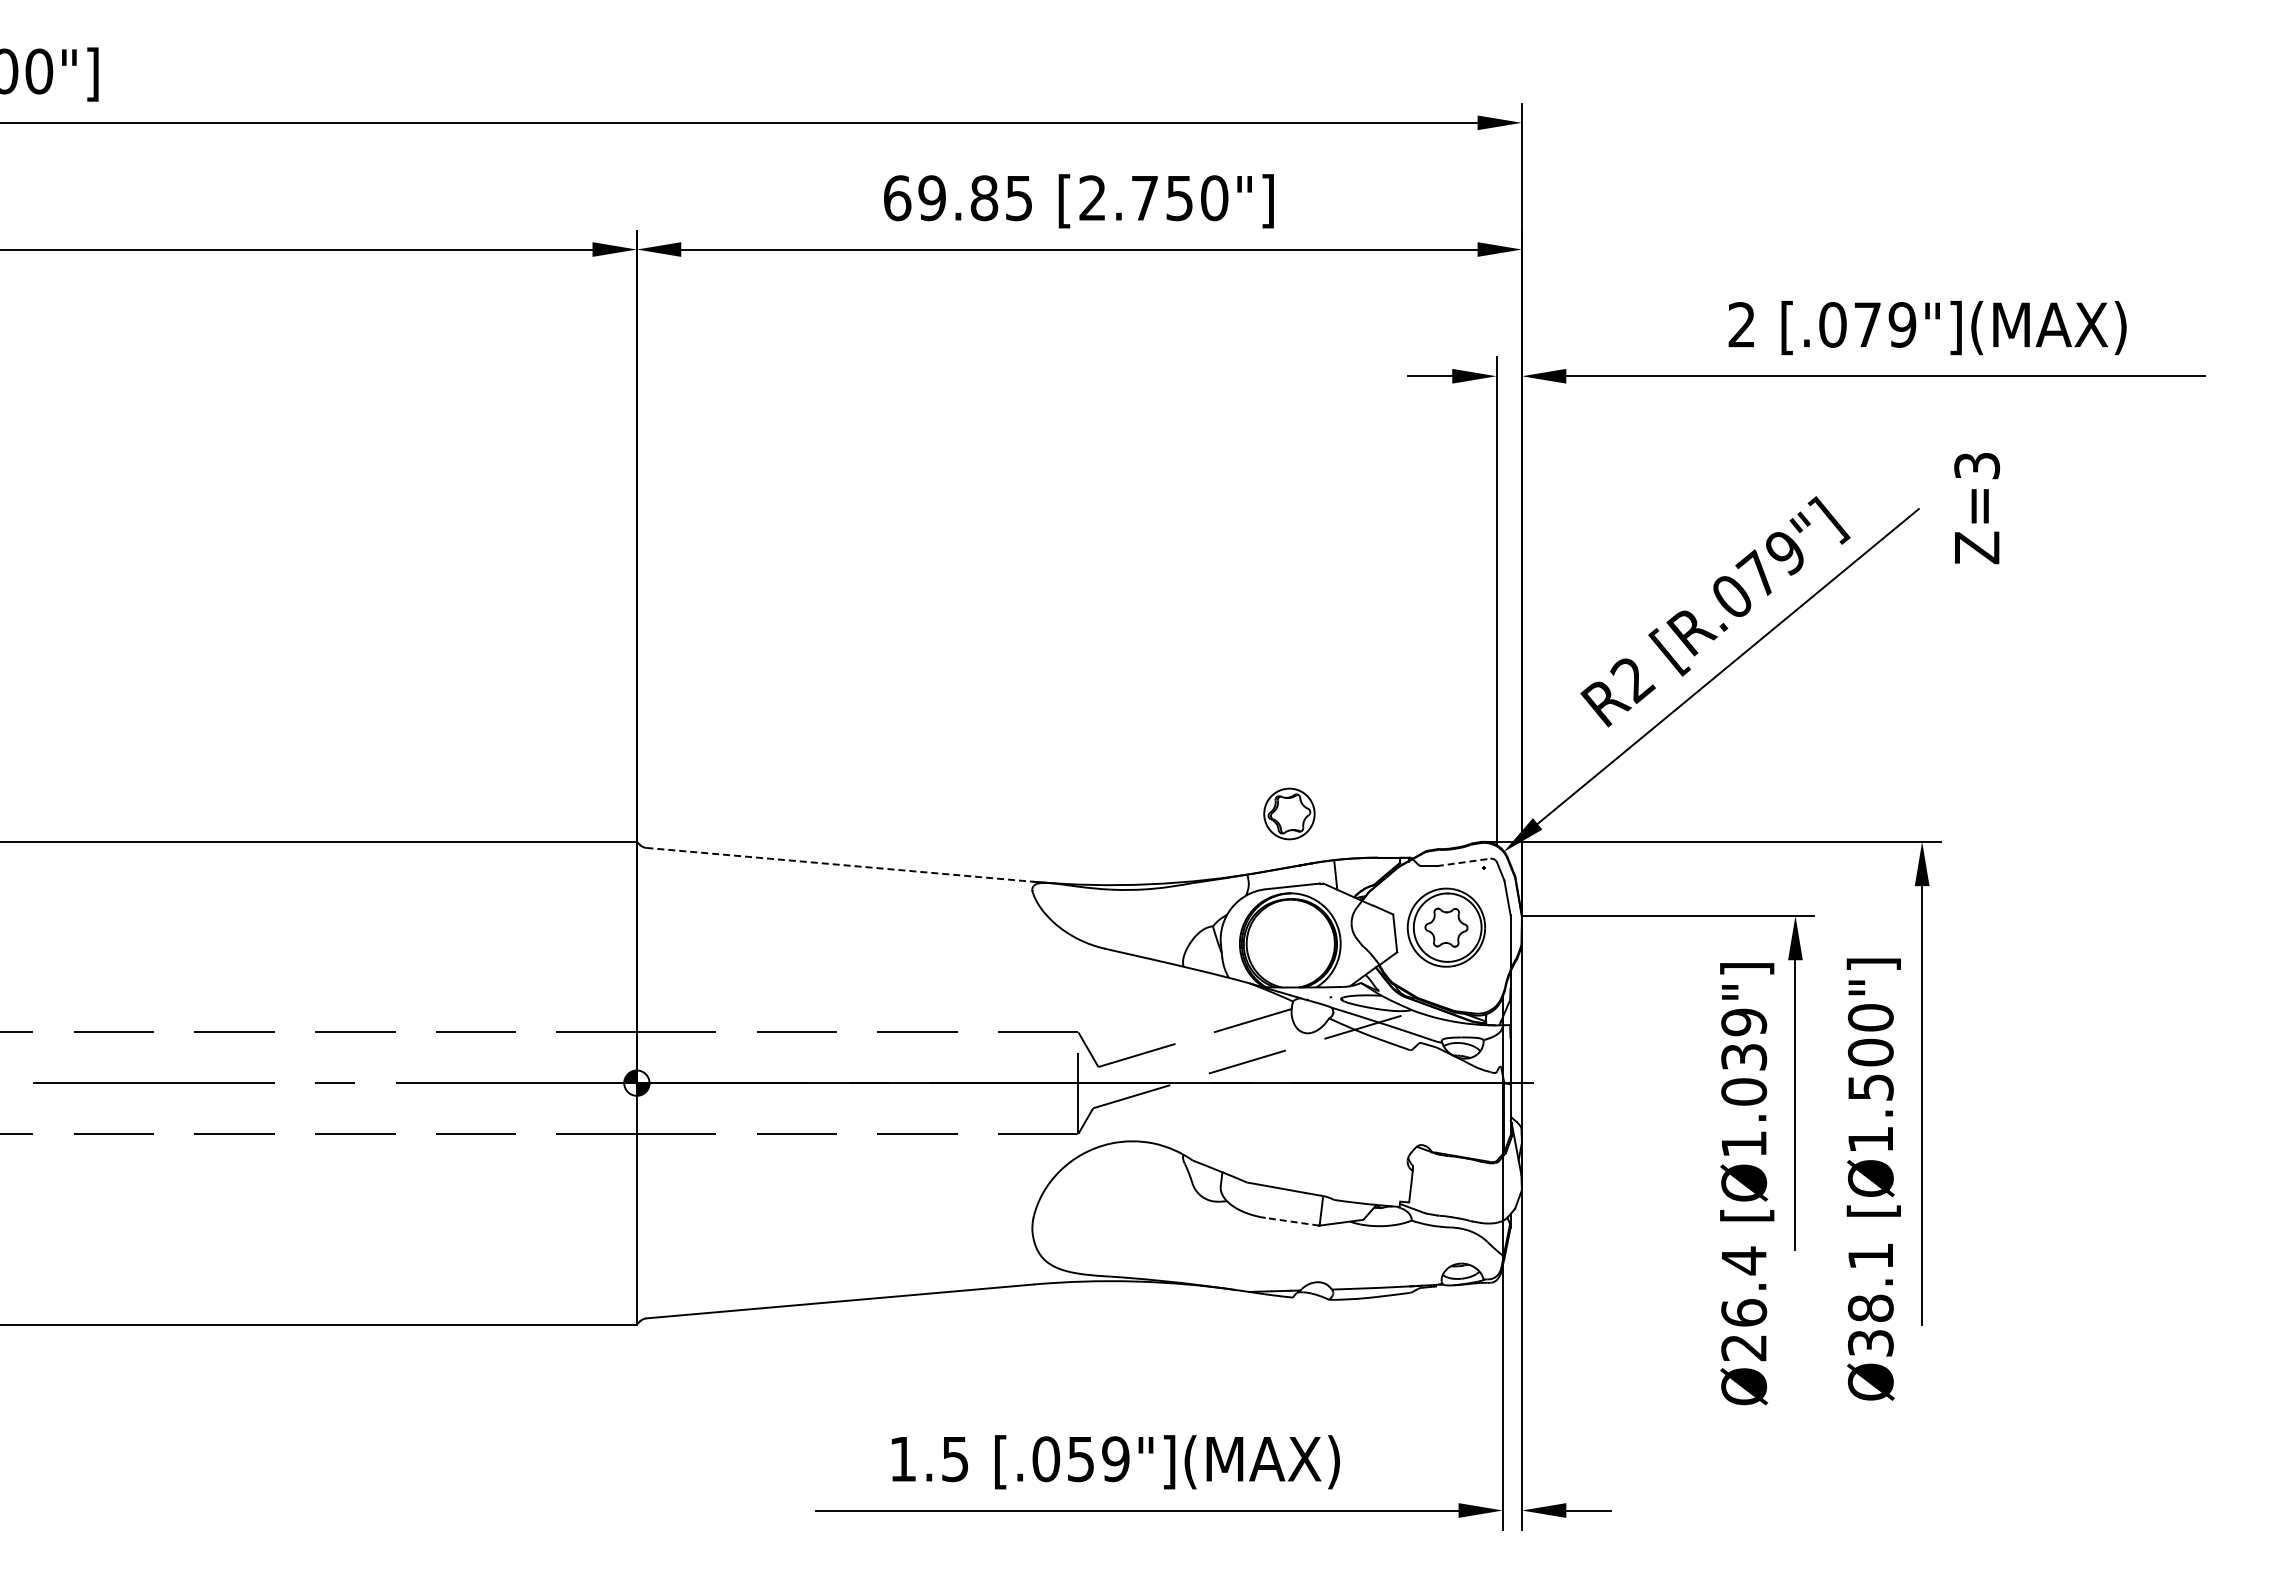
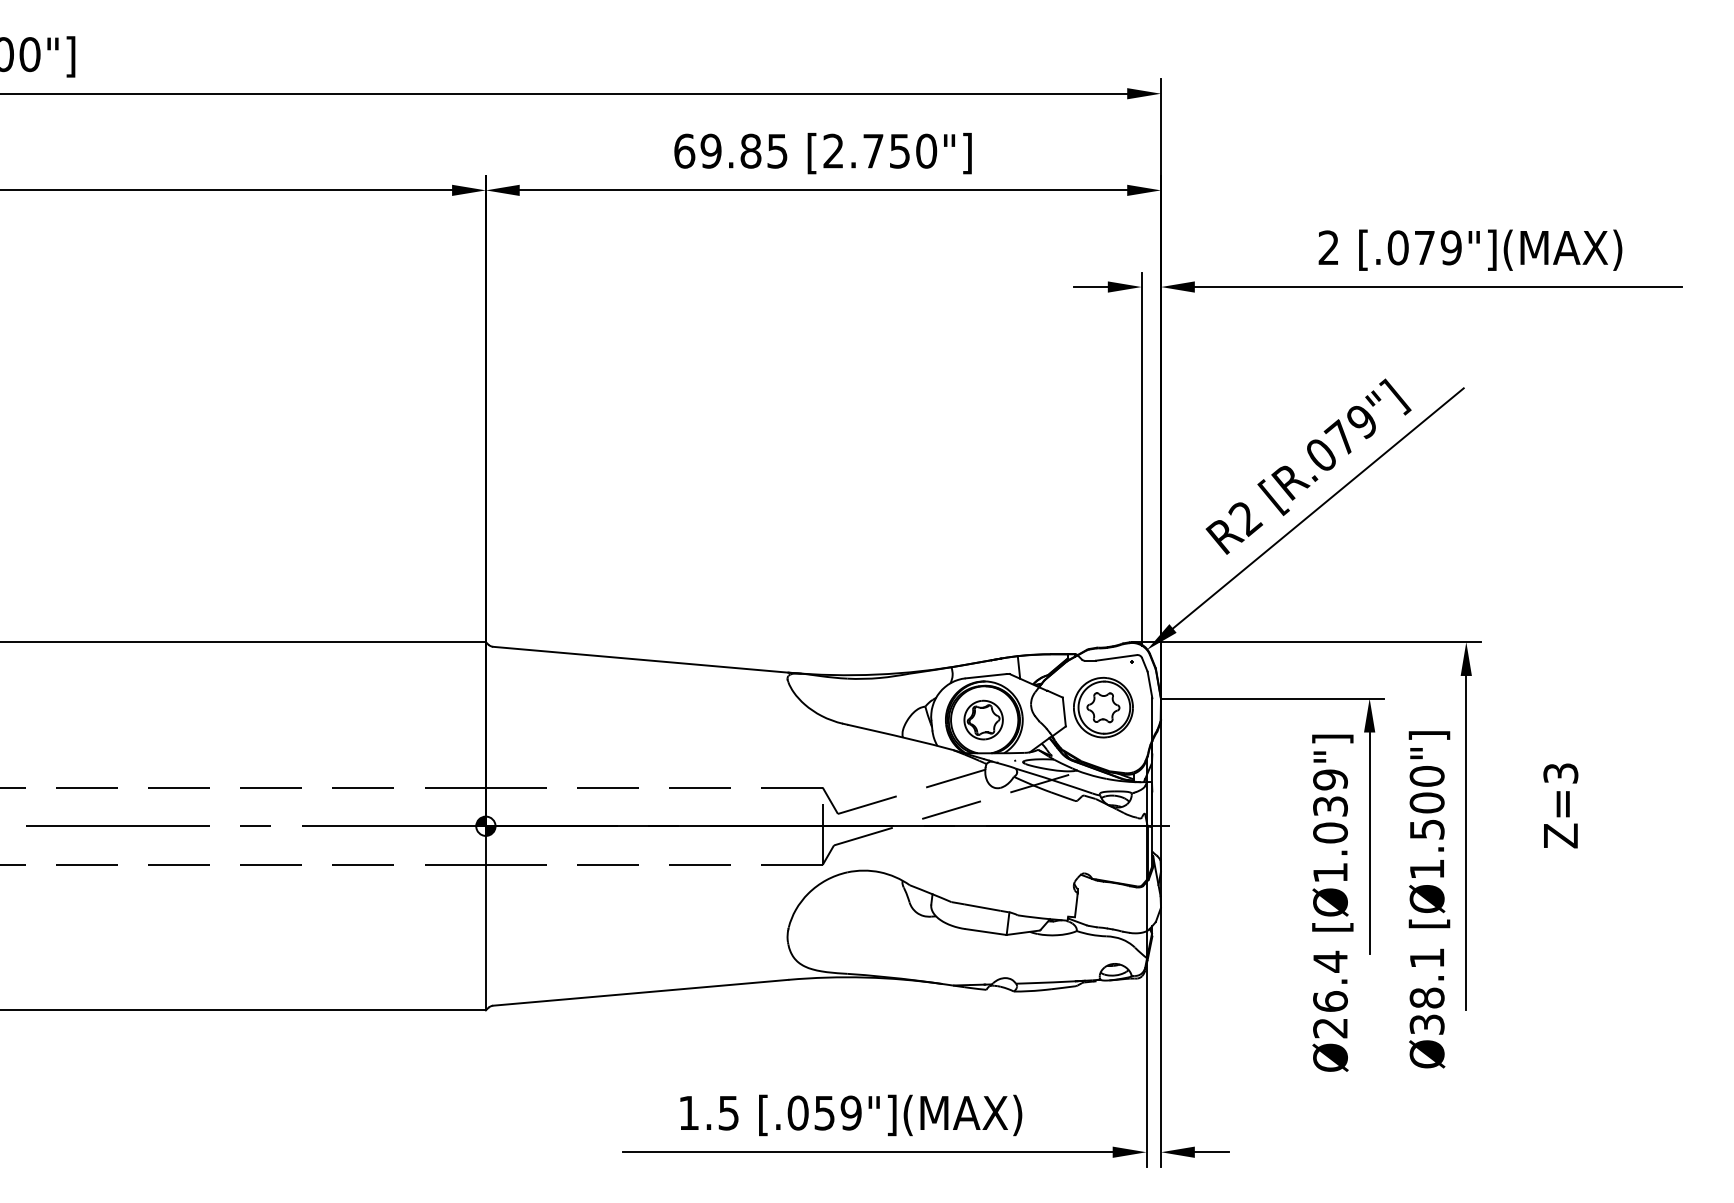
text: (1977, 508) -> (1561, 805), moved
part: (1289, 813) -> (983, 719), moved
line: (1464, 862) -> (1117, 657), dashed -> solid
line: (840, 864) -> (641, 659), dashed -> solid
line: (1292, 1221) -> (985, 931), dashed -> solid

